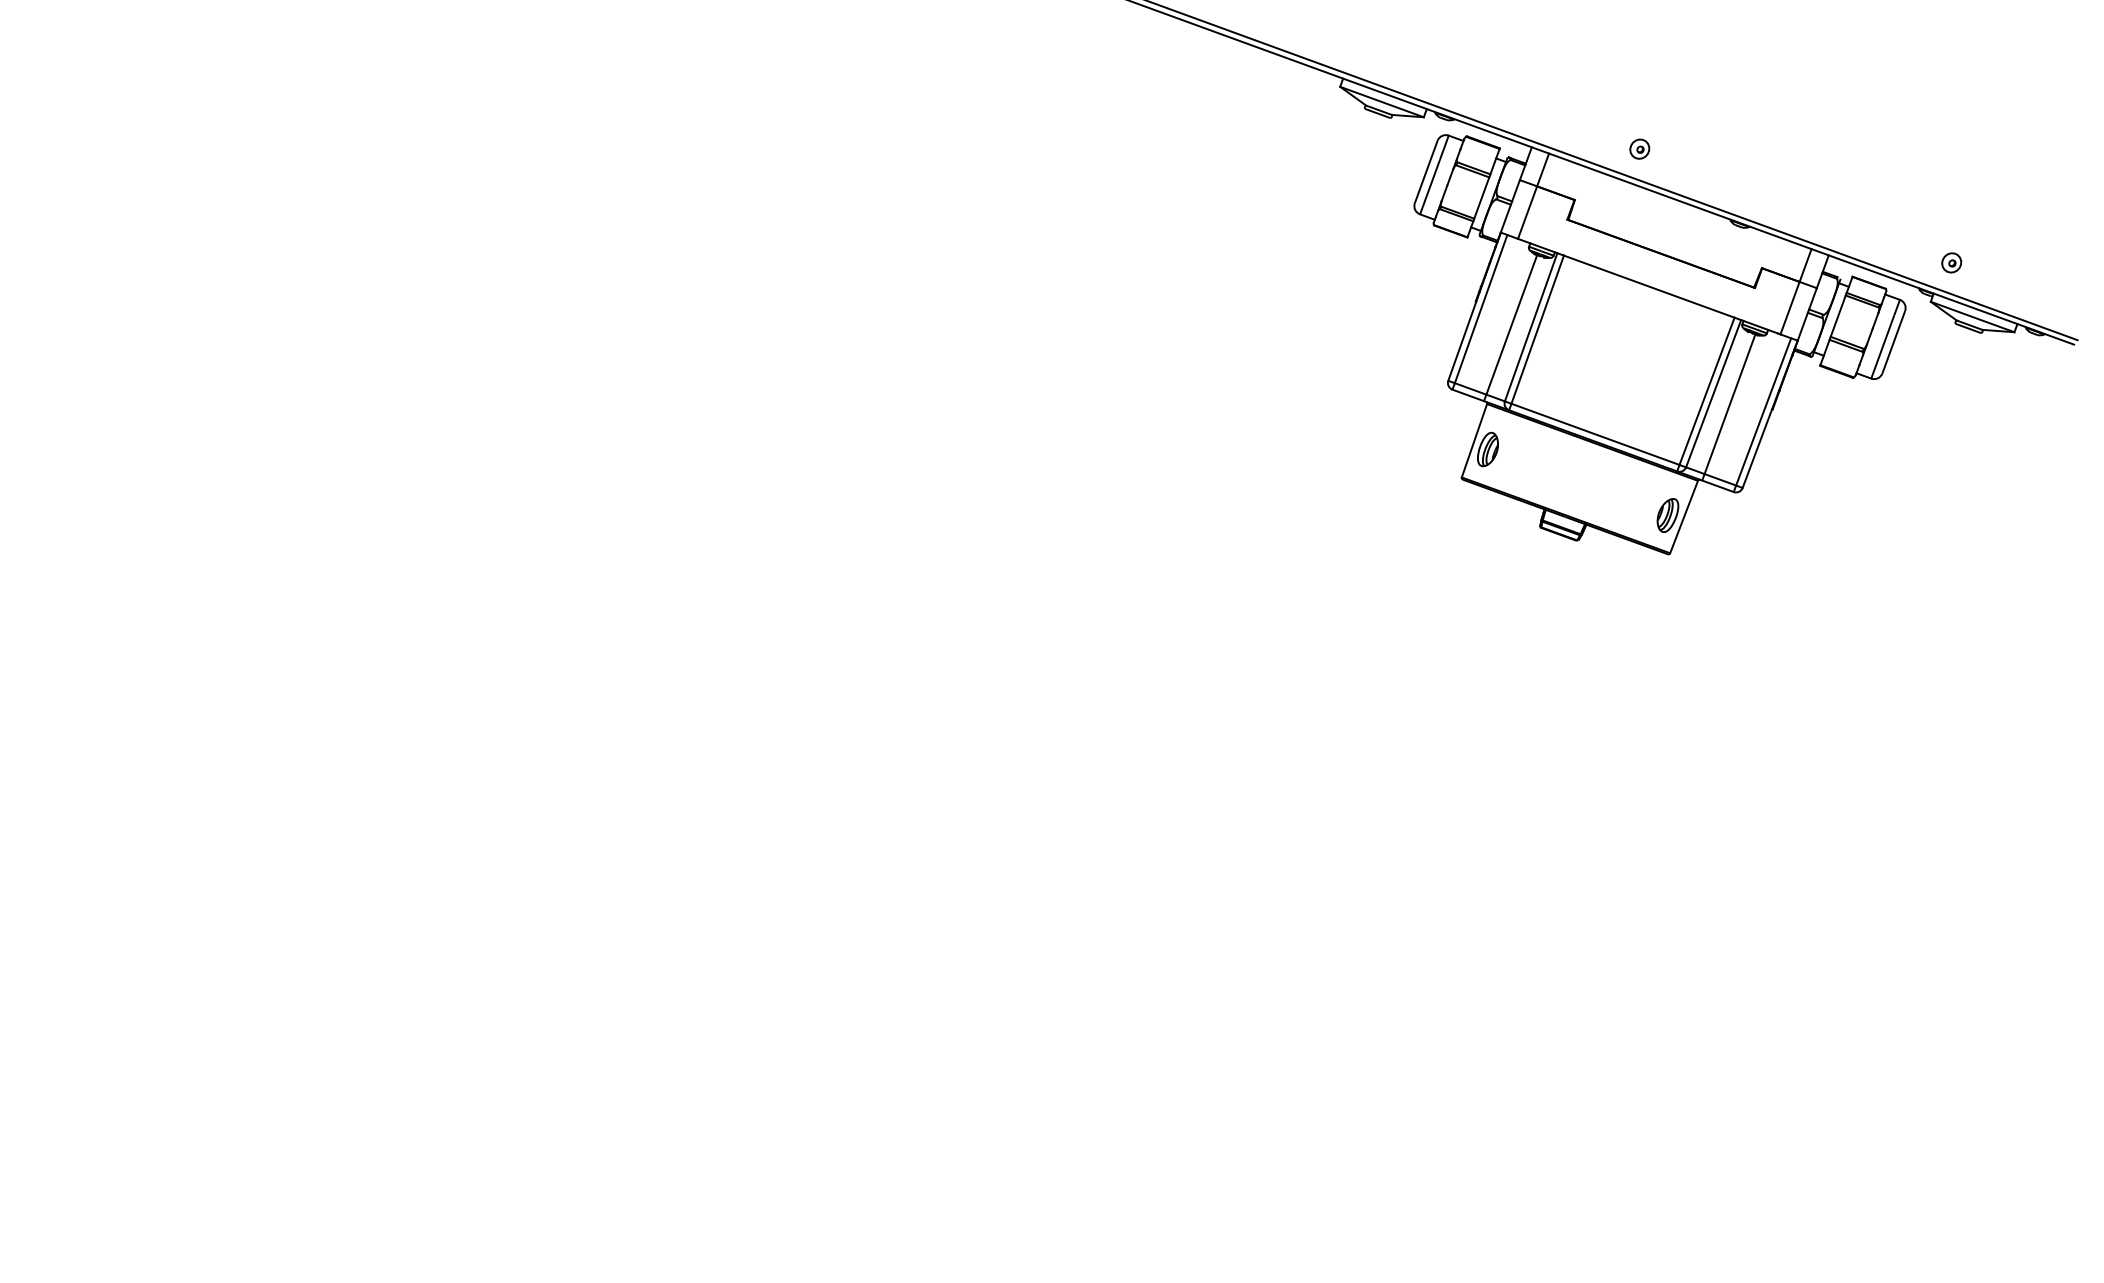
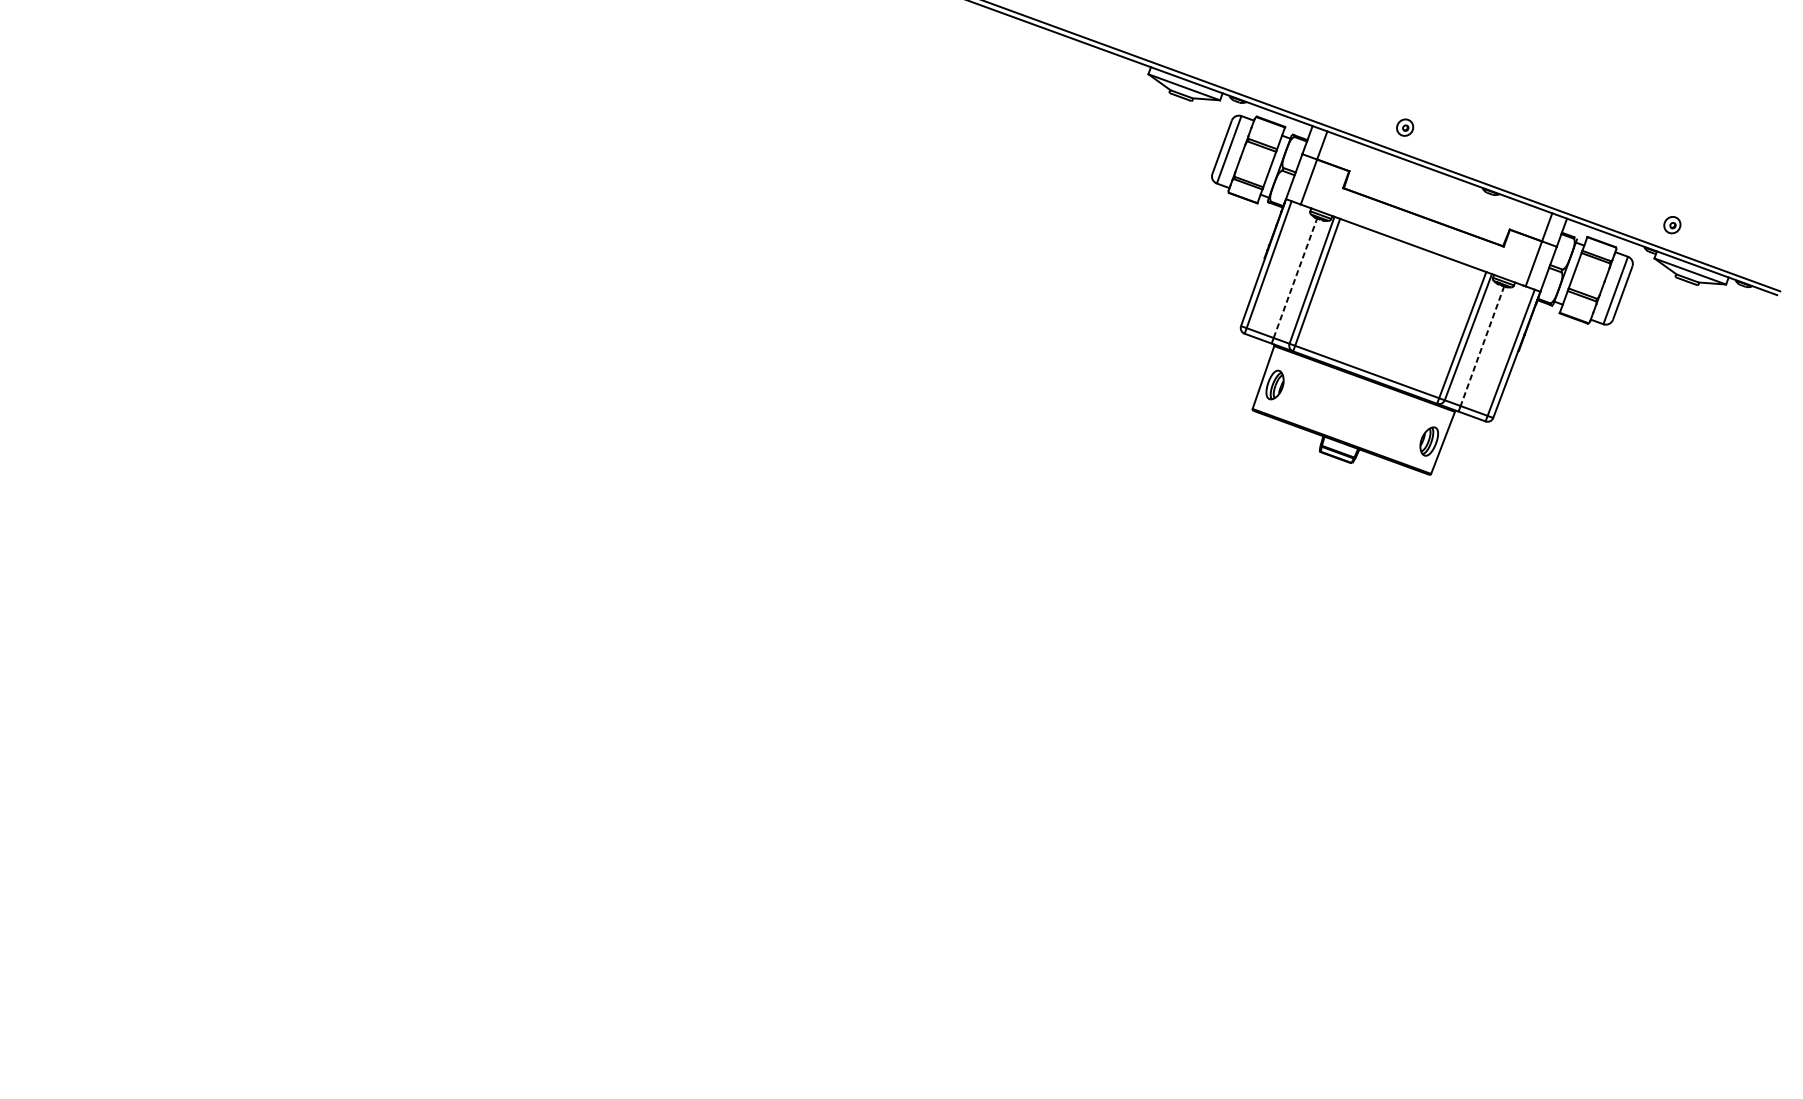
line: (1512, 324) -> (1296, 277), solid -> dashed
line: (1729, 404) -> (1481, 346), solid -> dashed

